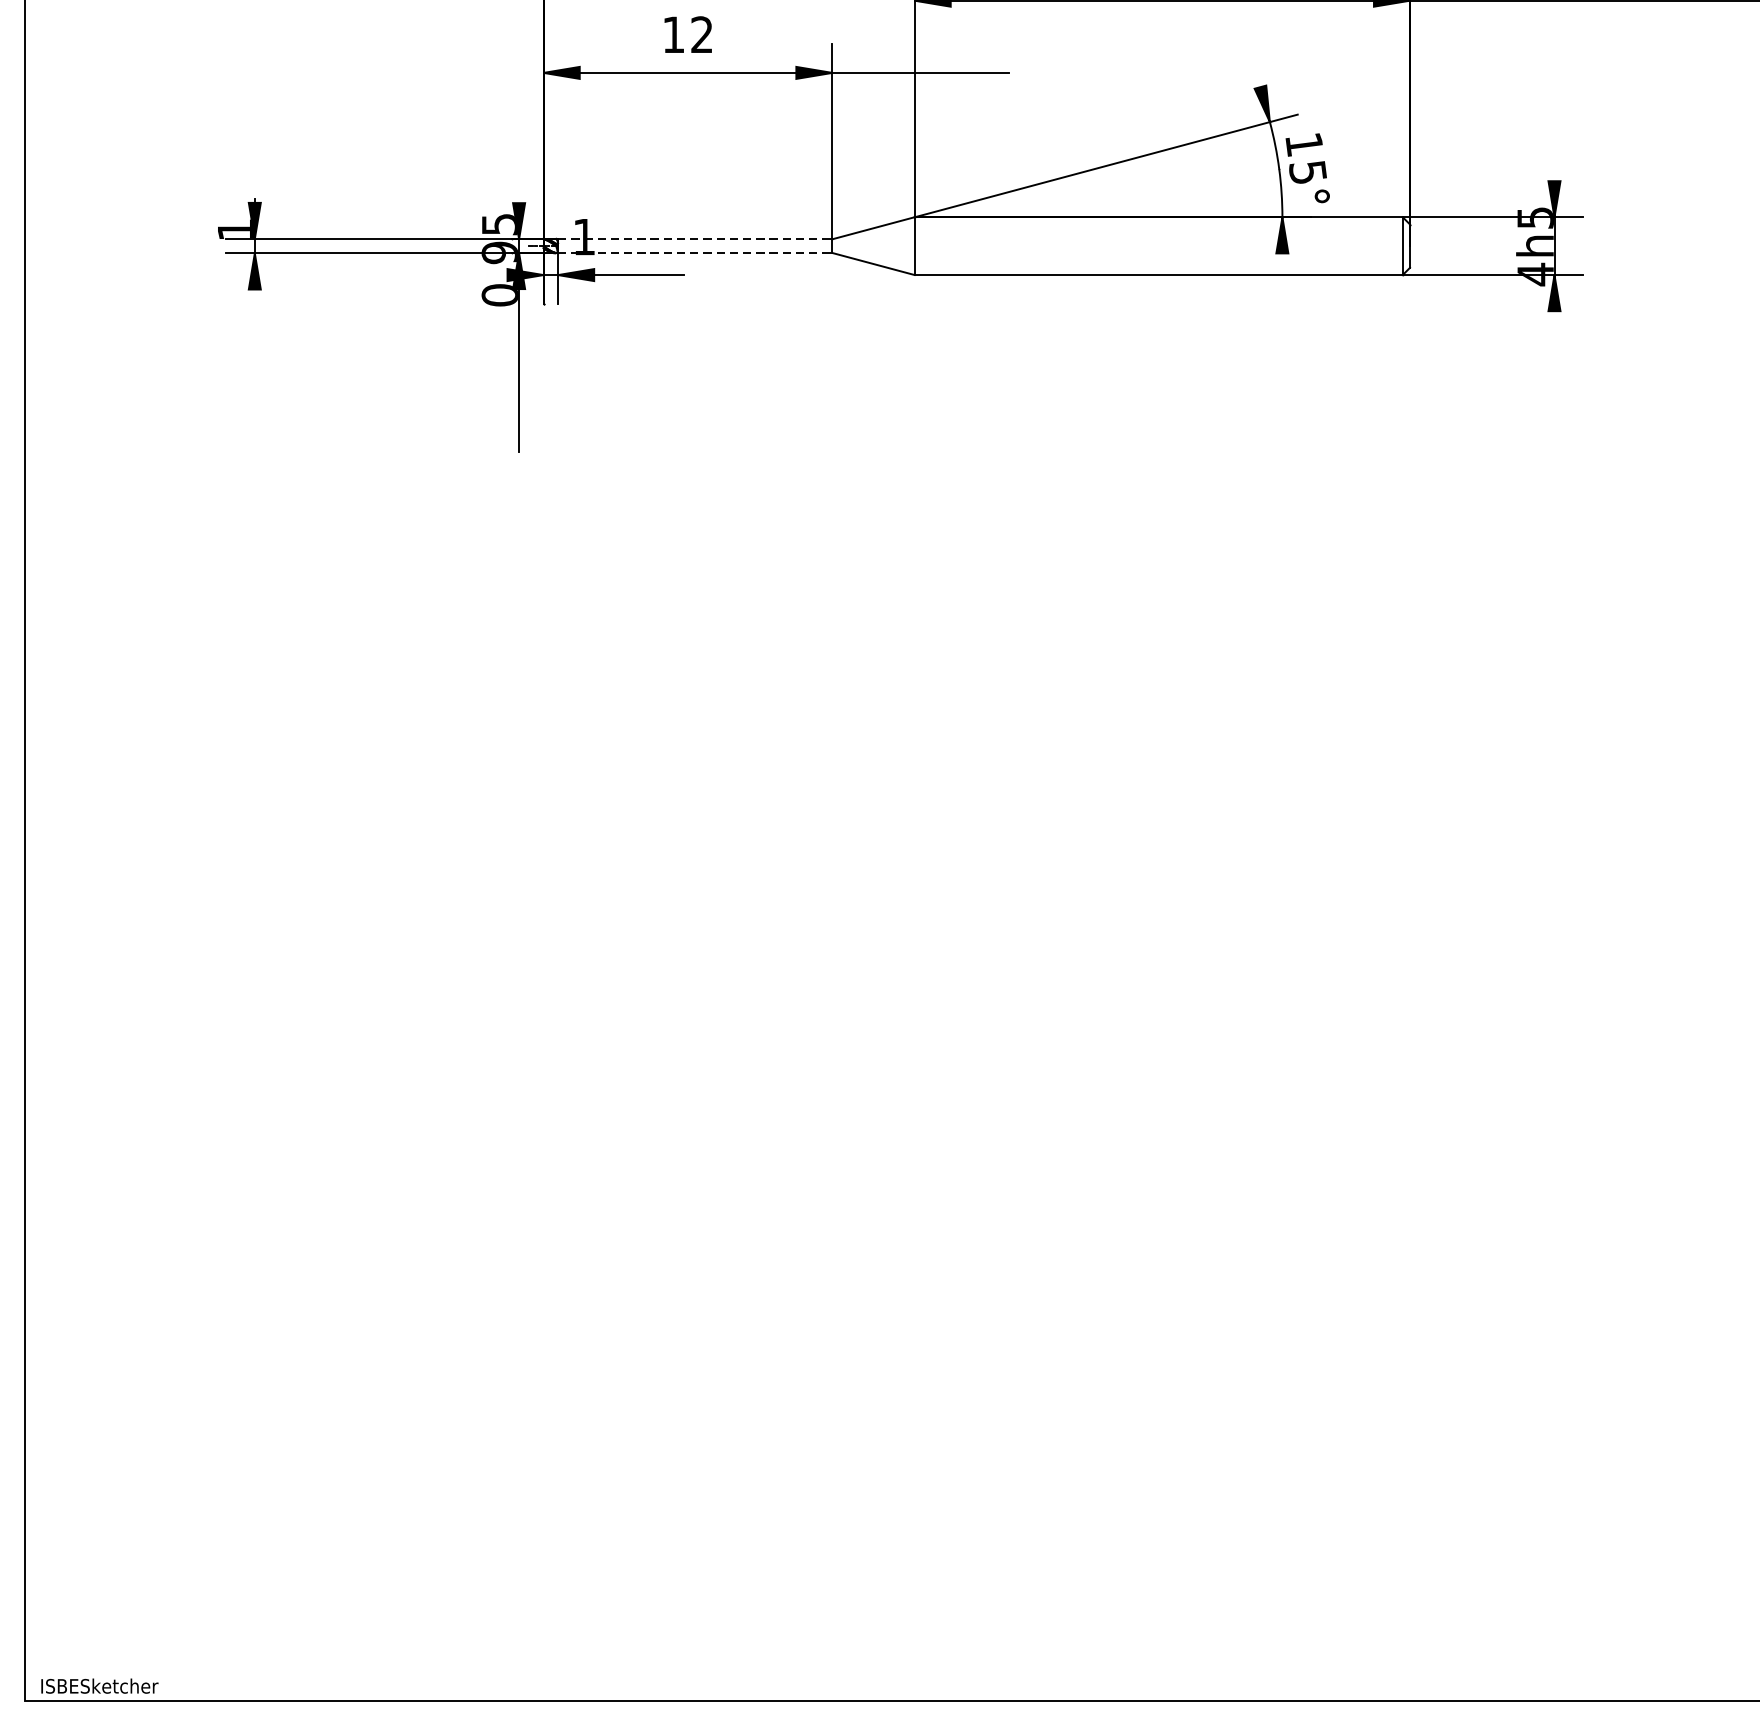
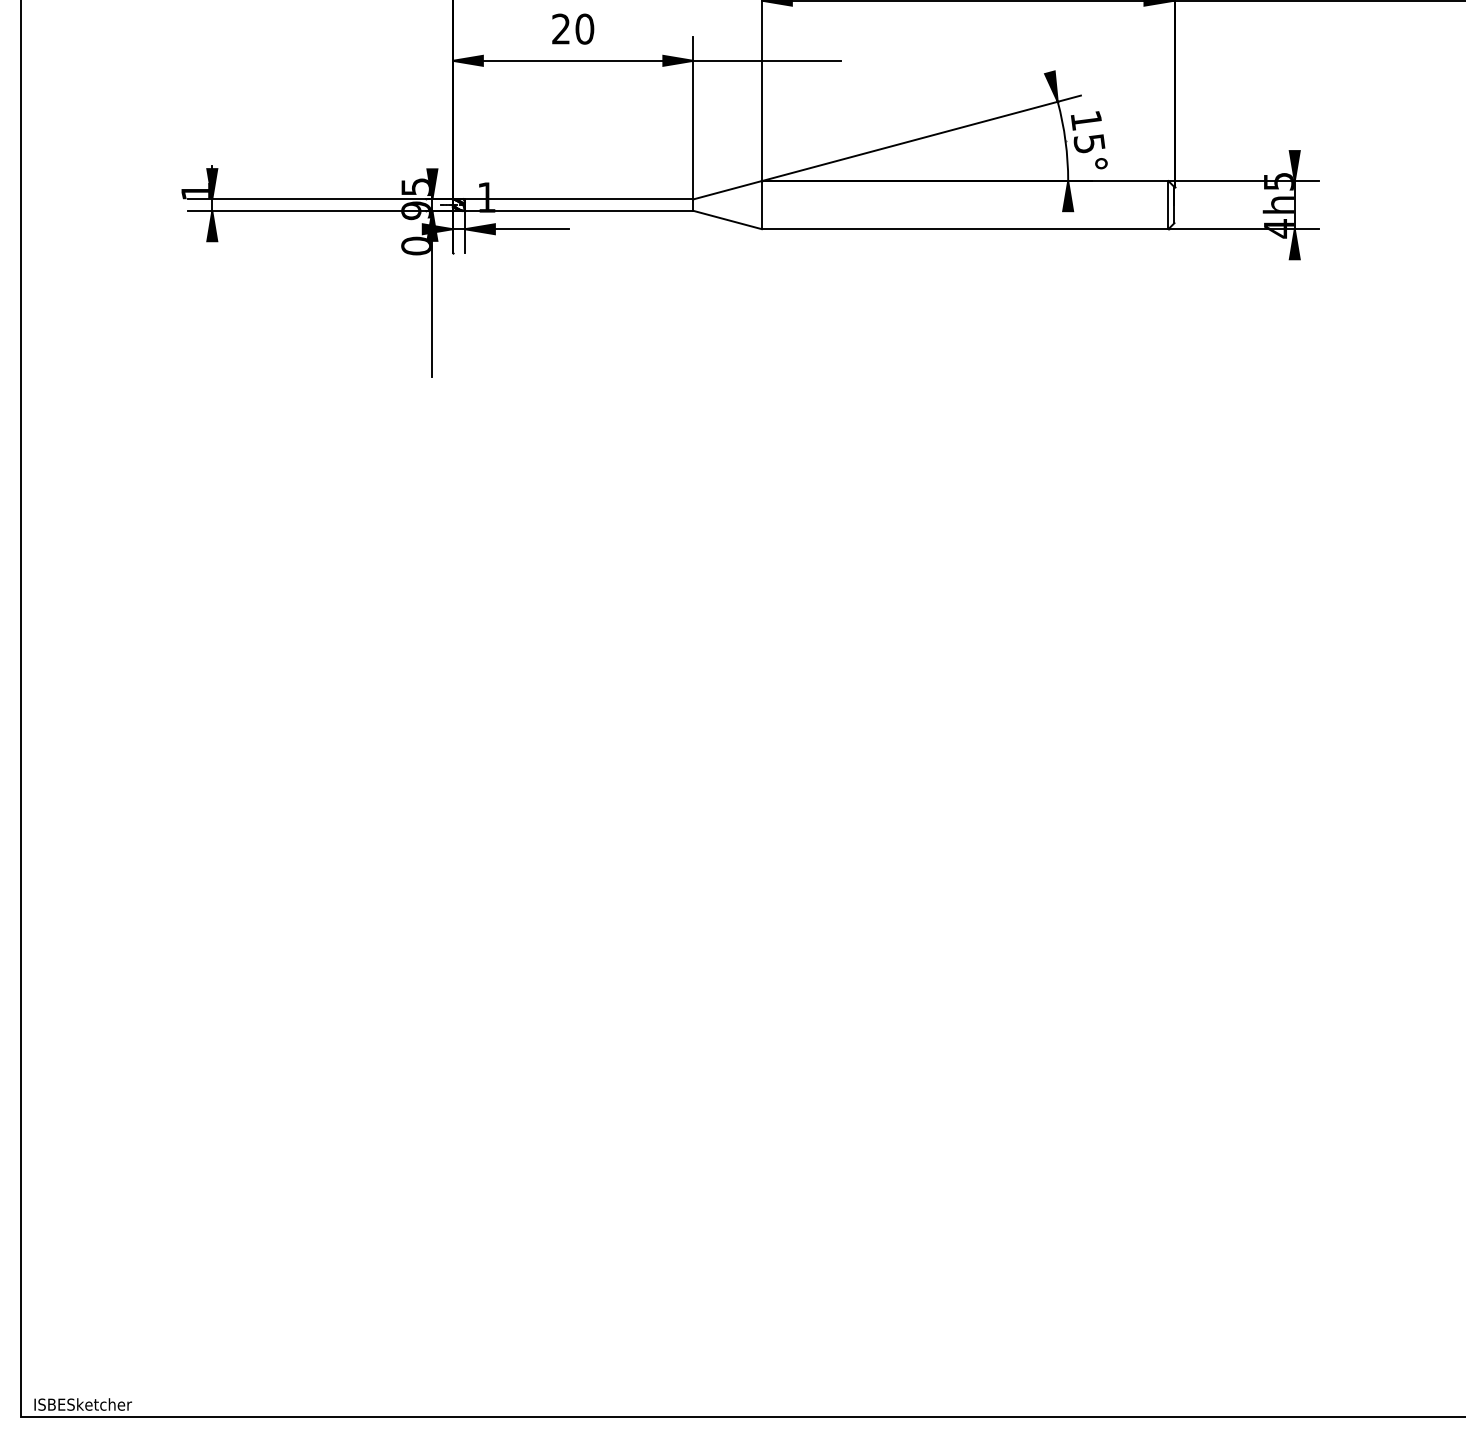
text: (688, 34) -> (573, 28), 12 -> 20
line: (695, 239) -> (579, 199), dashed -> solid
line: (695, 252) -> (579, 210), dashed -> solid

